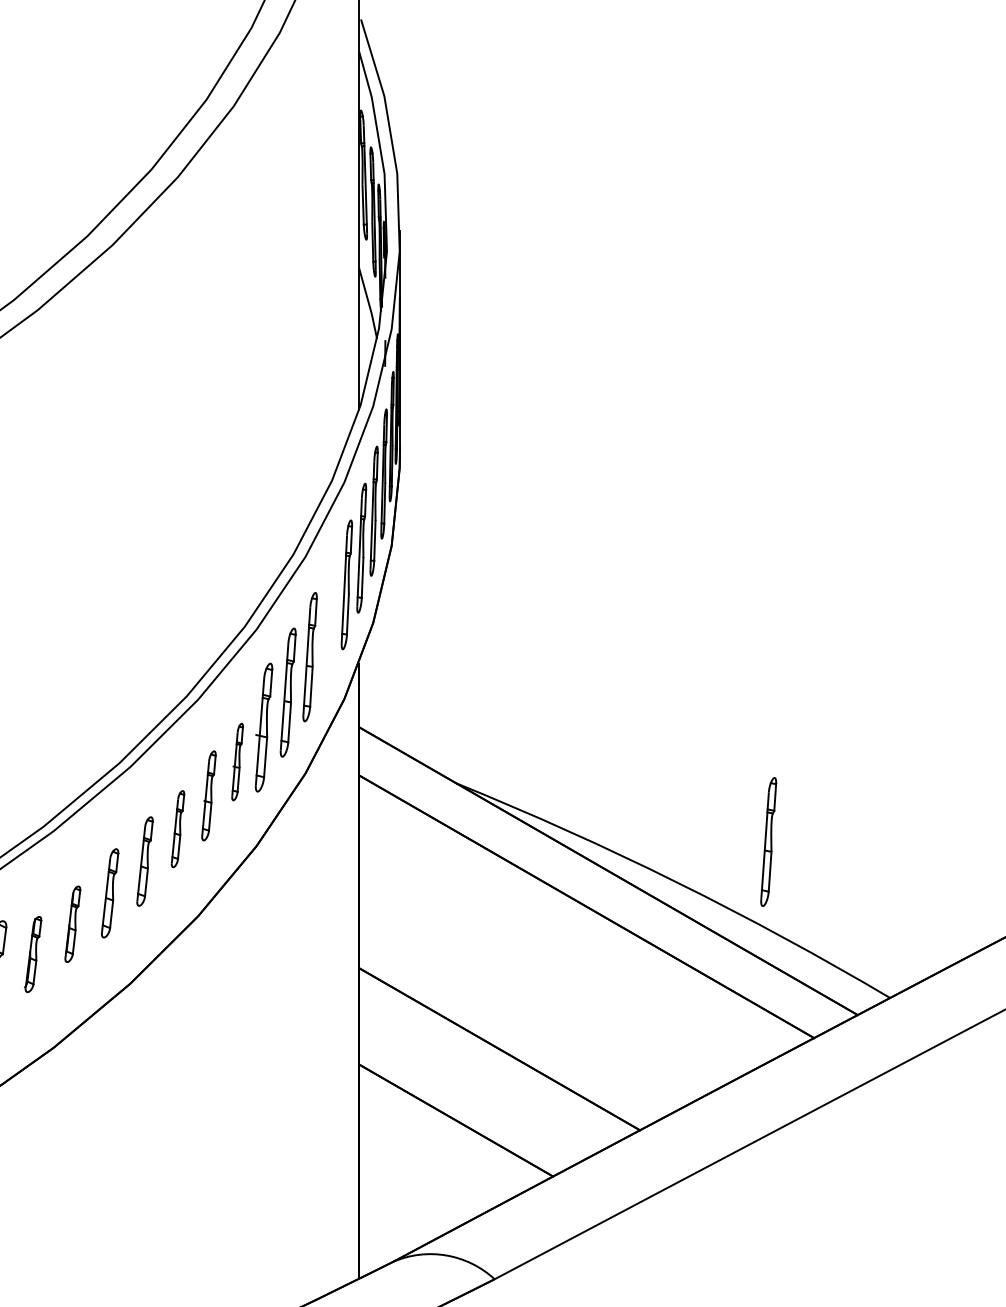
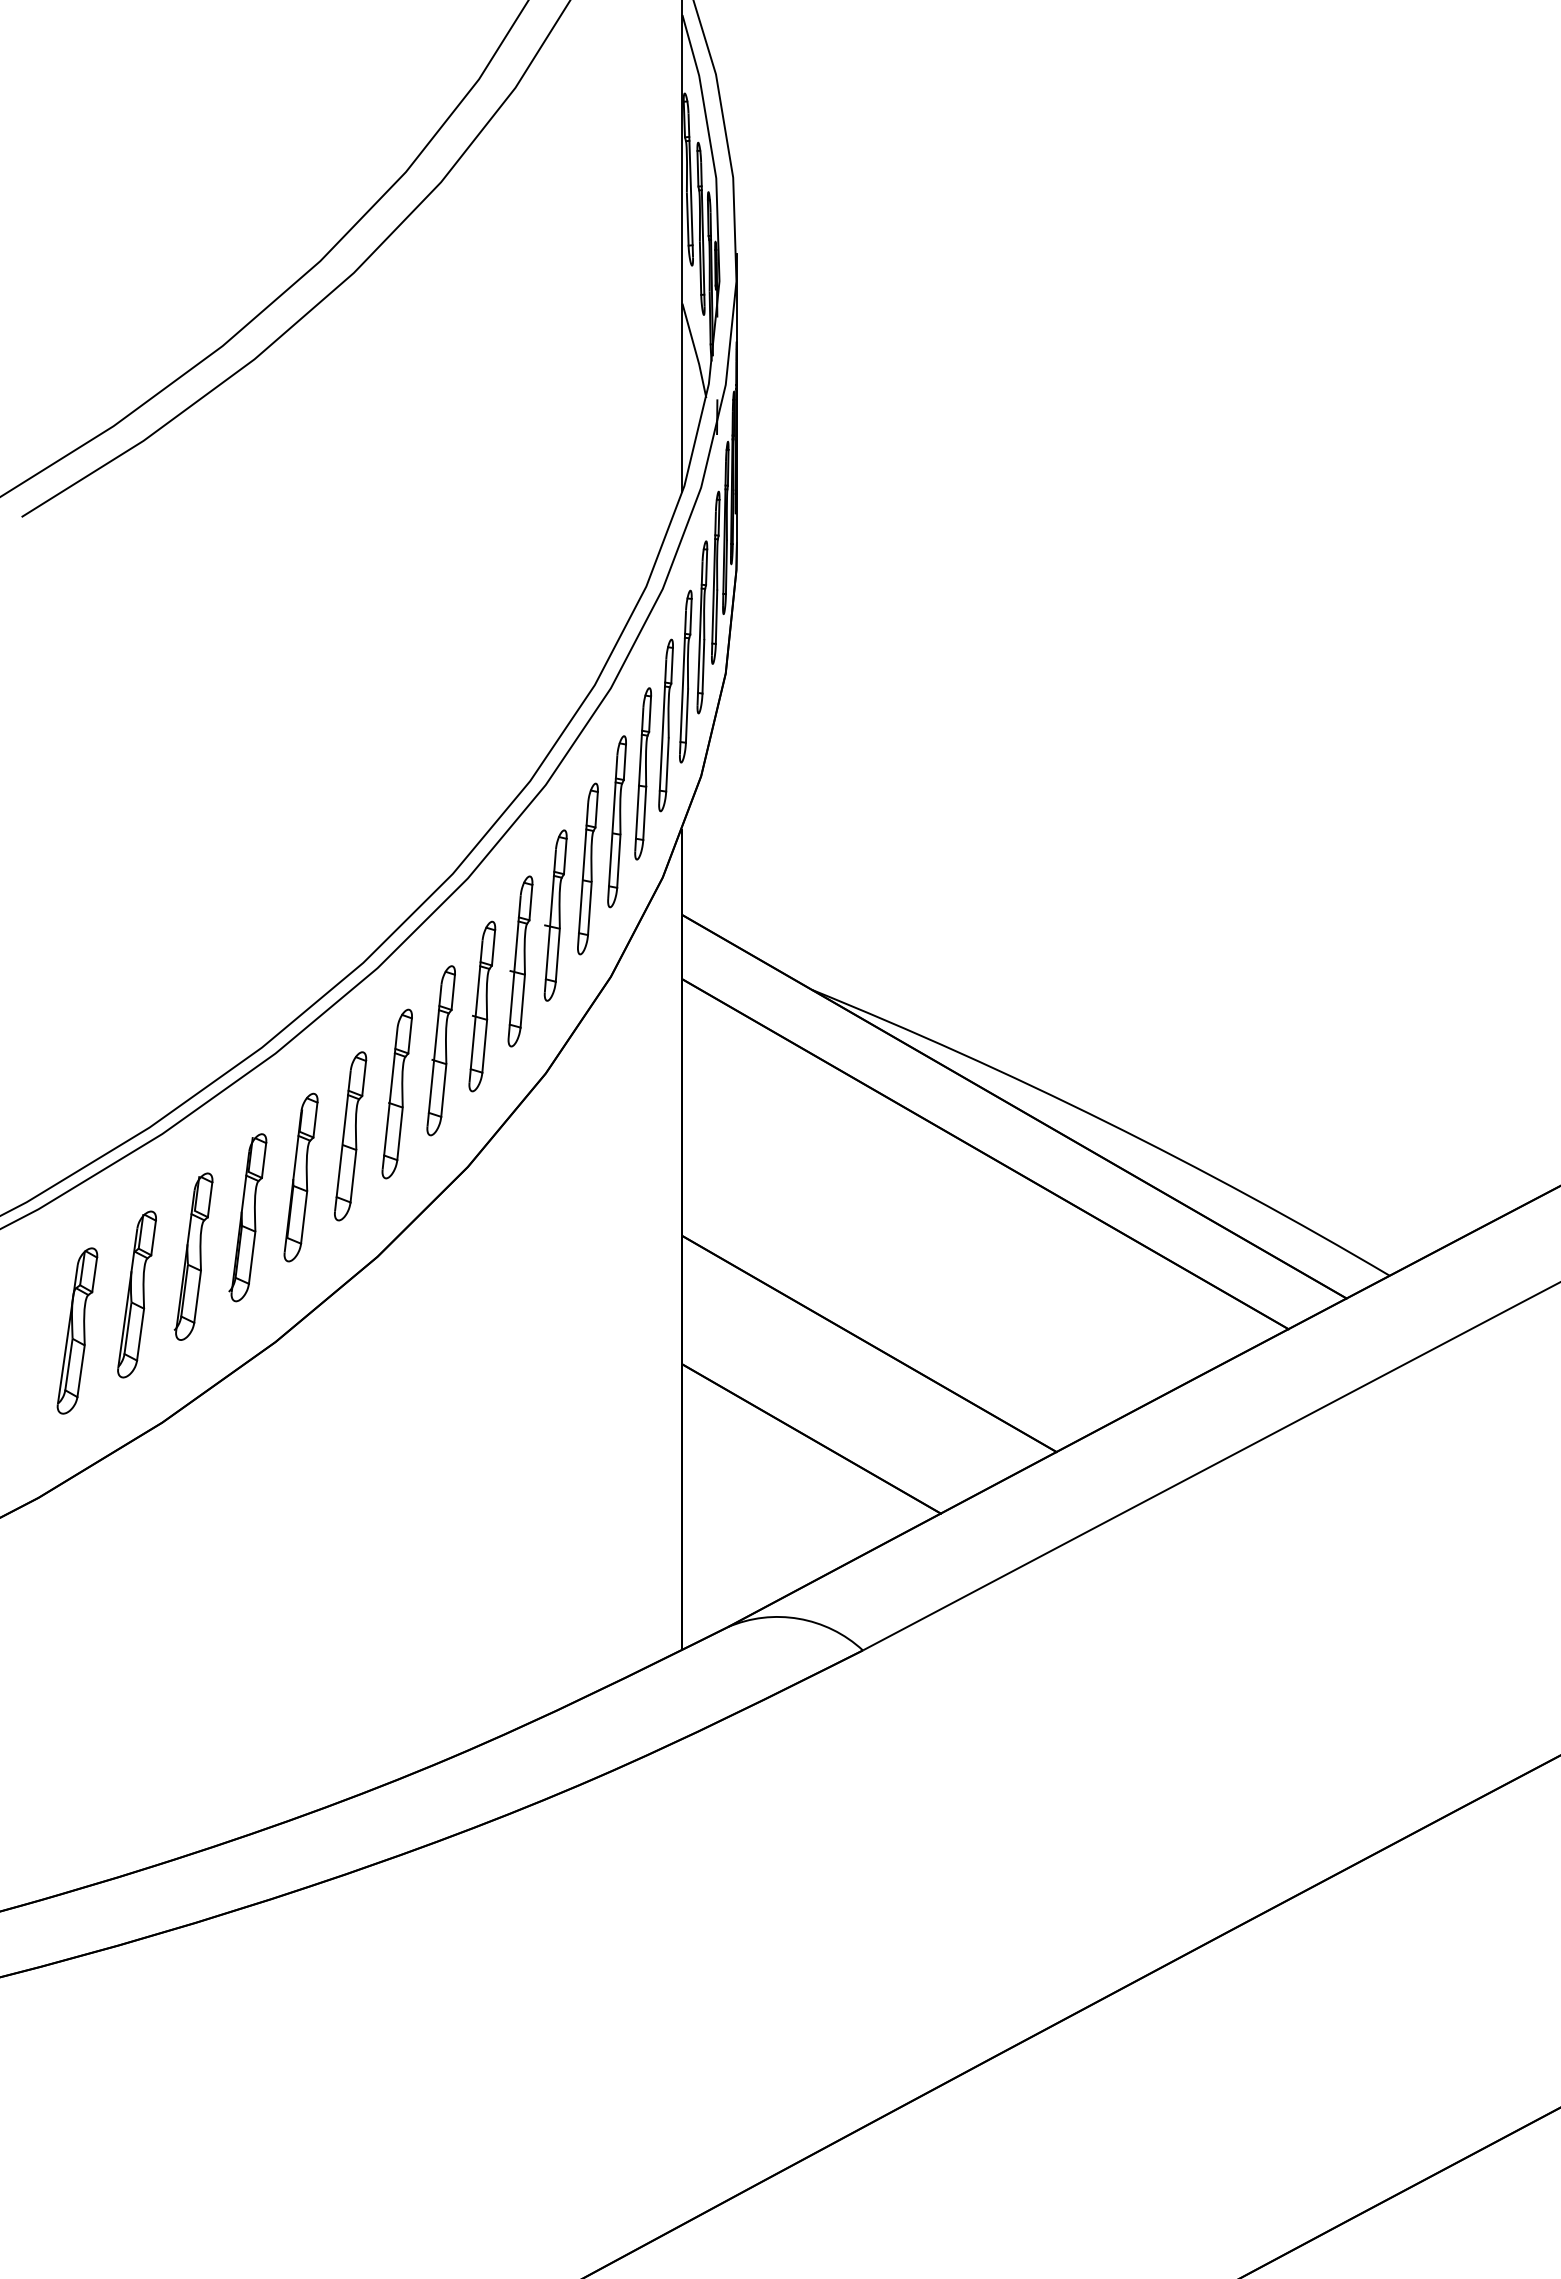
part: (329, 620) -> (643, 773), added
part: (237, 762) -> (520, 961), size x1.67
part: (209, 795) -> (482, 1006), size x1.43
part: (177, 828) -> (440, 1050), size x1.67
part: (768, 841) -> (1227, 1067), removed
part: (144, 861) -> (396, 1093), size x1.43
part: (109, 893) -> (350, 1136), size x1.43
part: (72, 924) -> (300, 1177), size x1.67
part: (32, 954) -> (247, 1217), size x1.67

